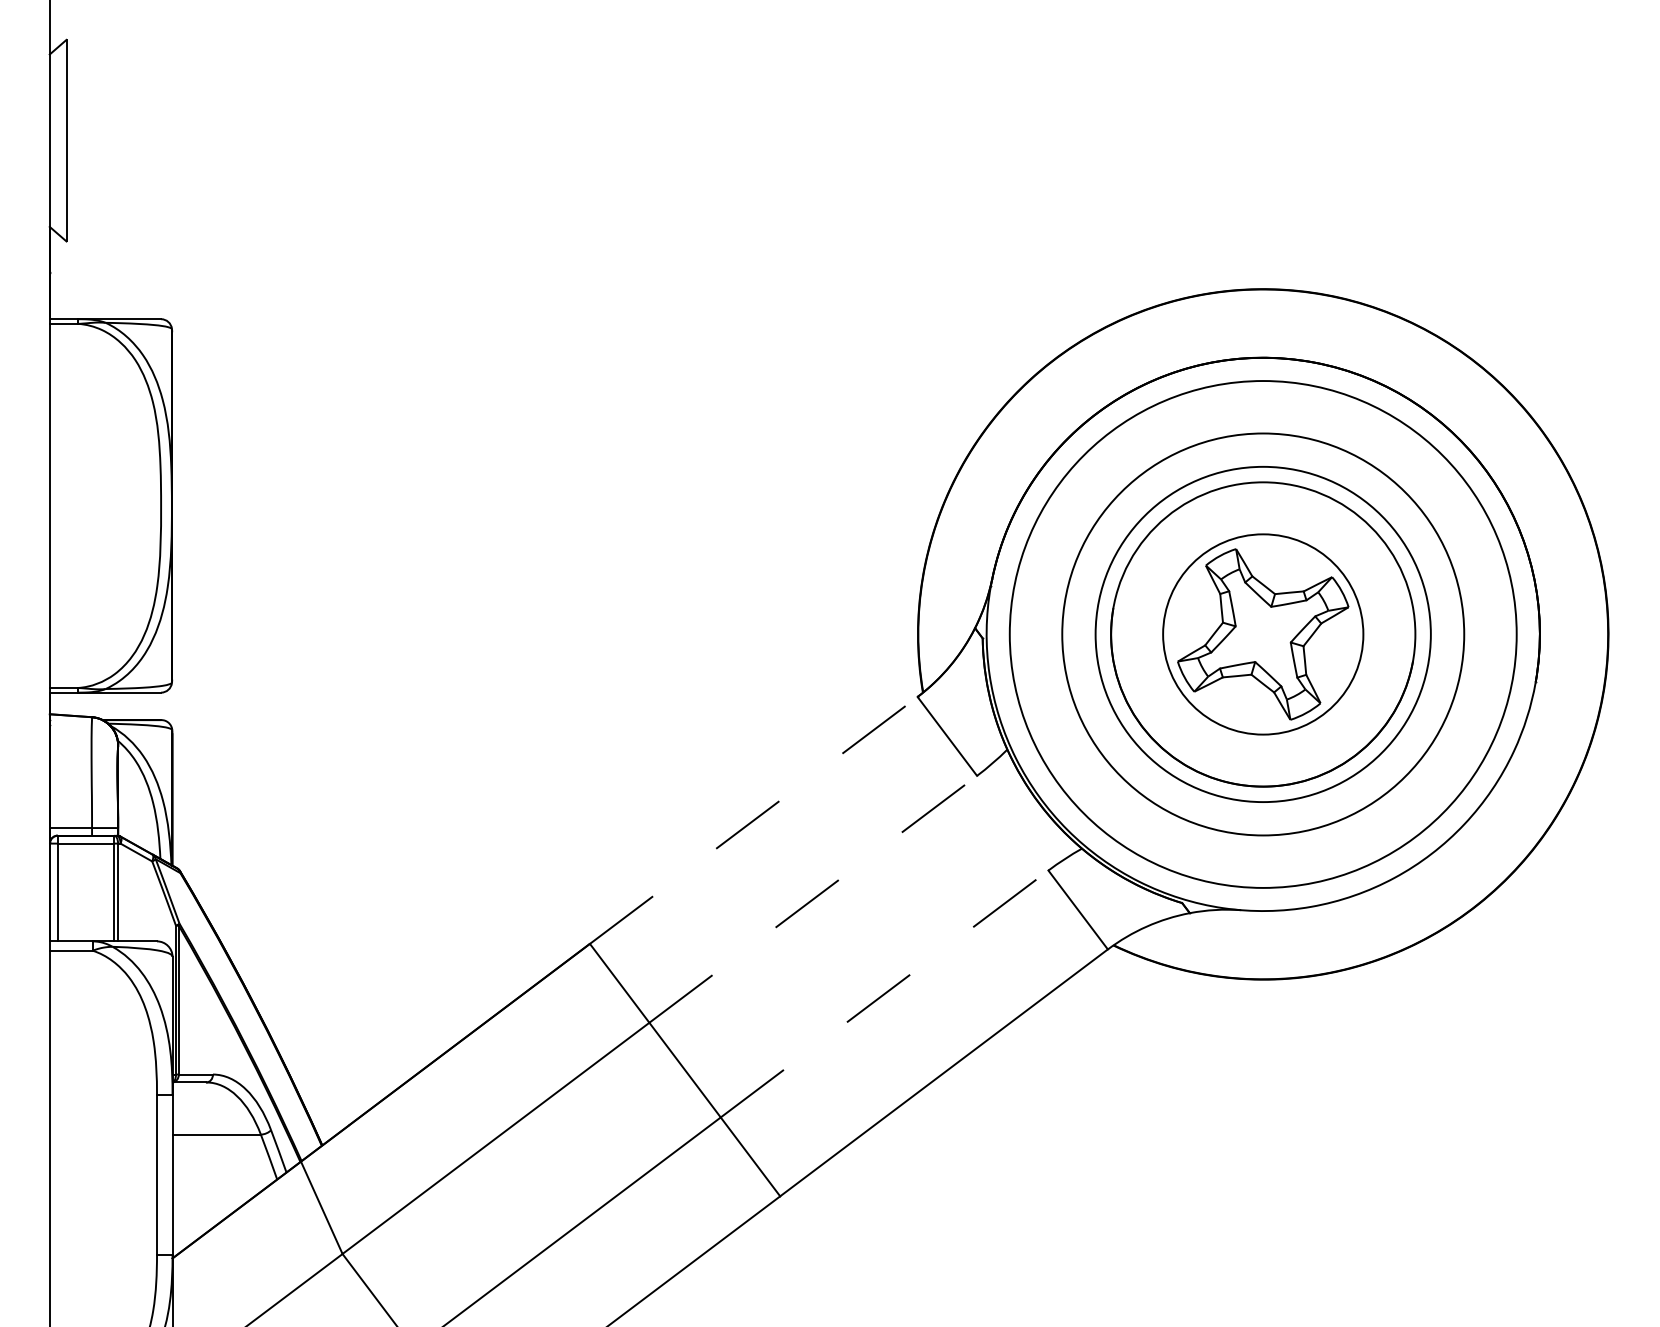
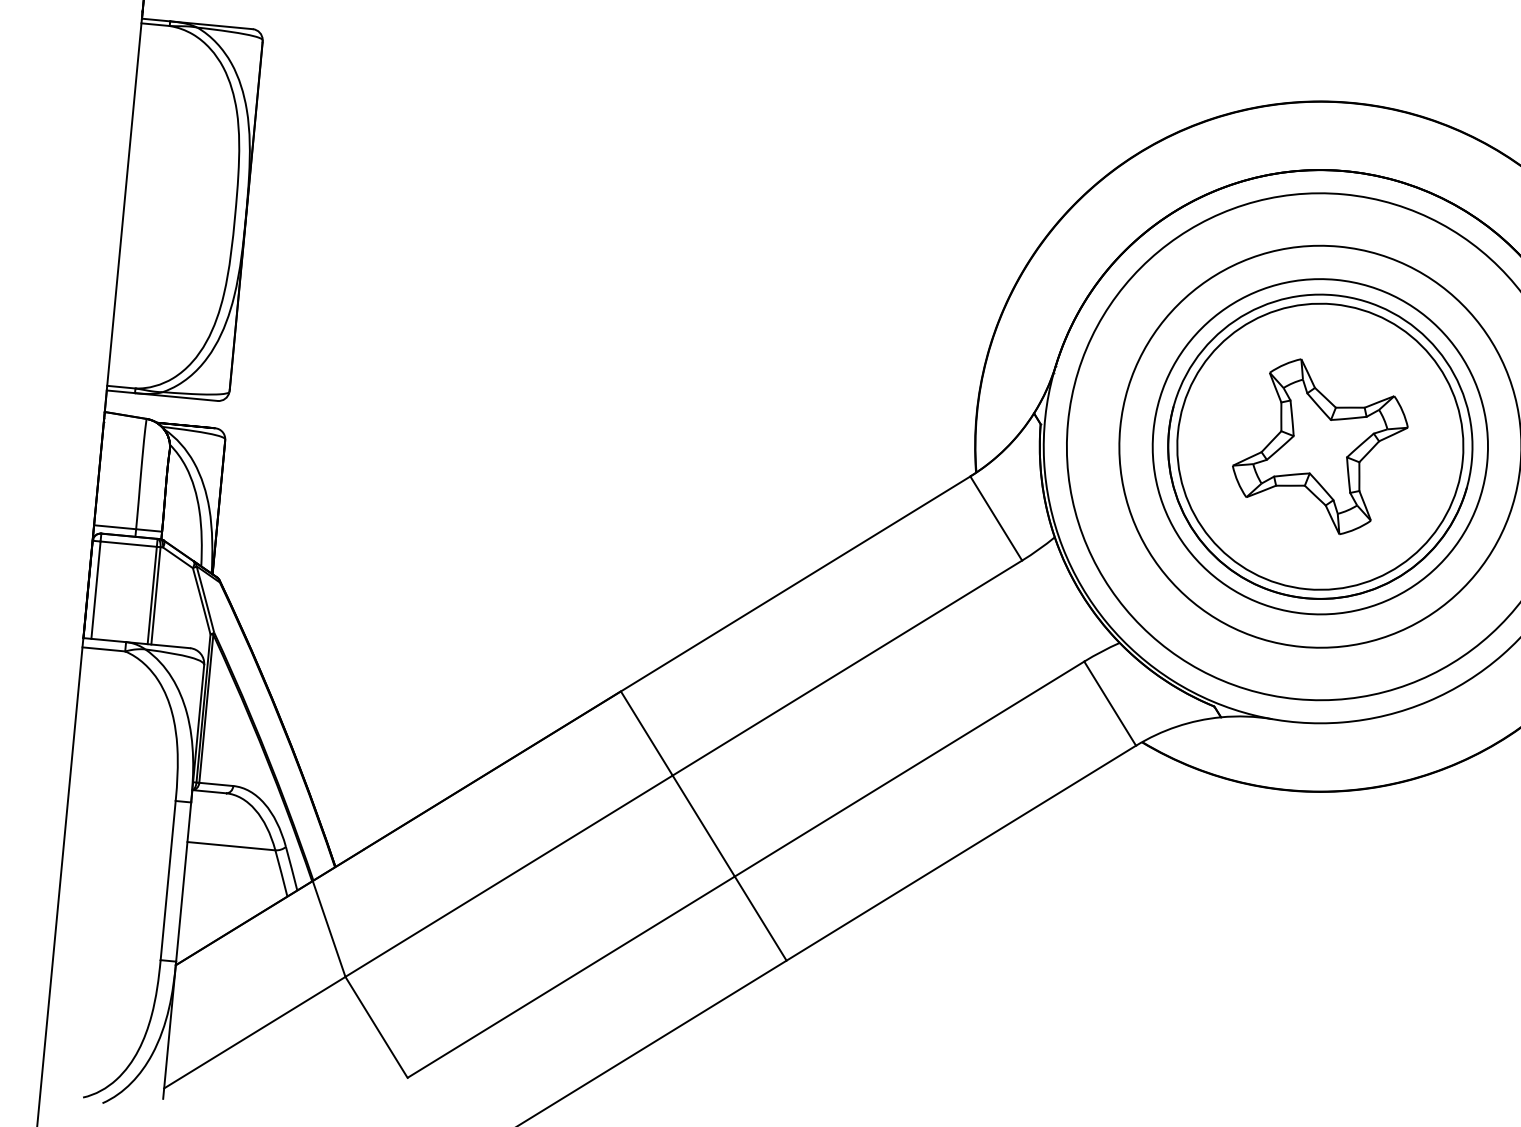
circle: (1263, 634) -> (1320, 446), size x1.43
line: (754, 820) -> (796, 584), dashed -> solid
line: (813, 899) -> (847, 668), dashed -> solid
line: (885, 993) -> (910, 768), dashed -> solid

